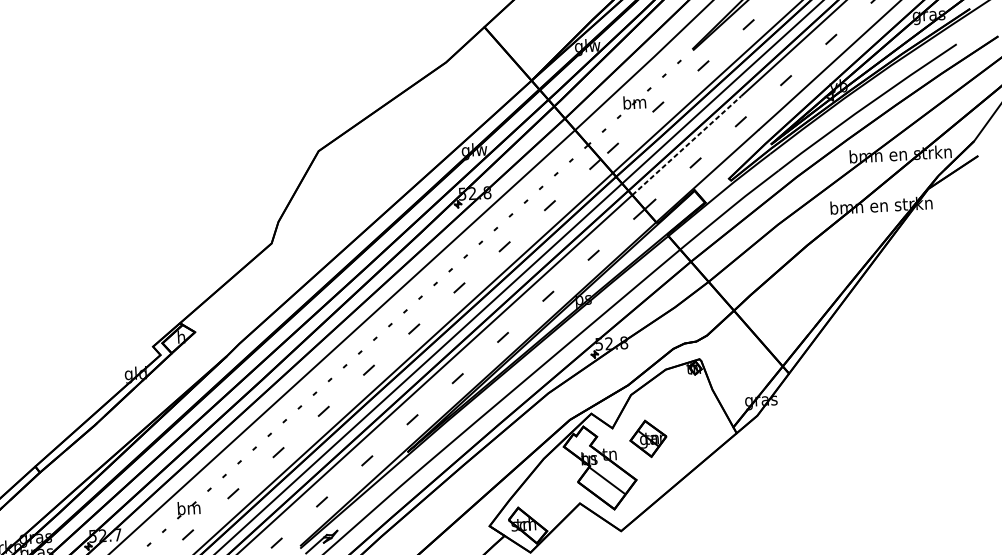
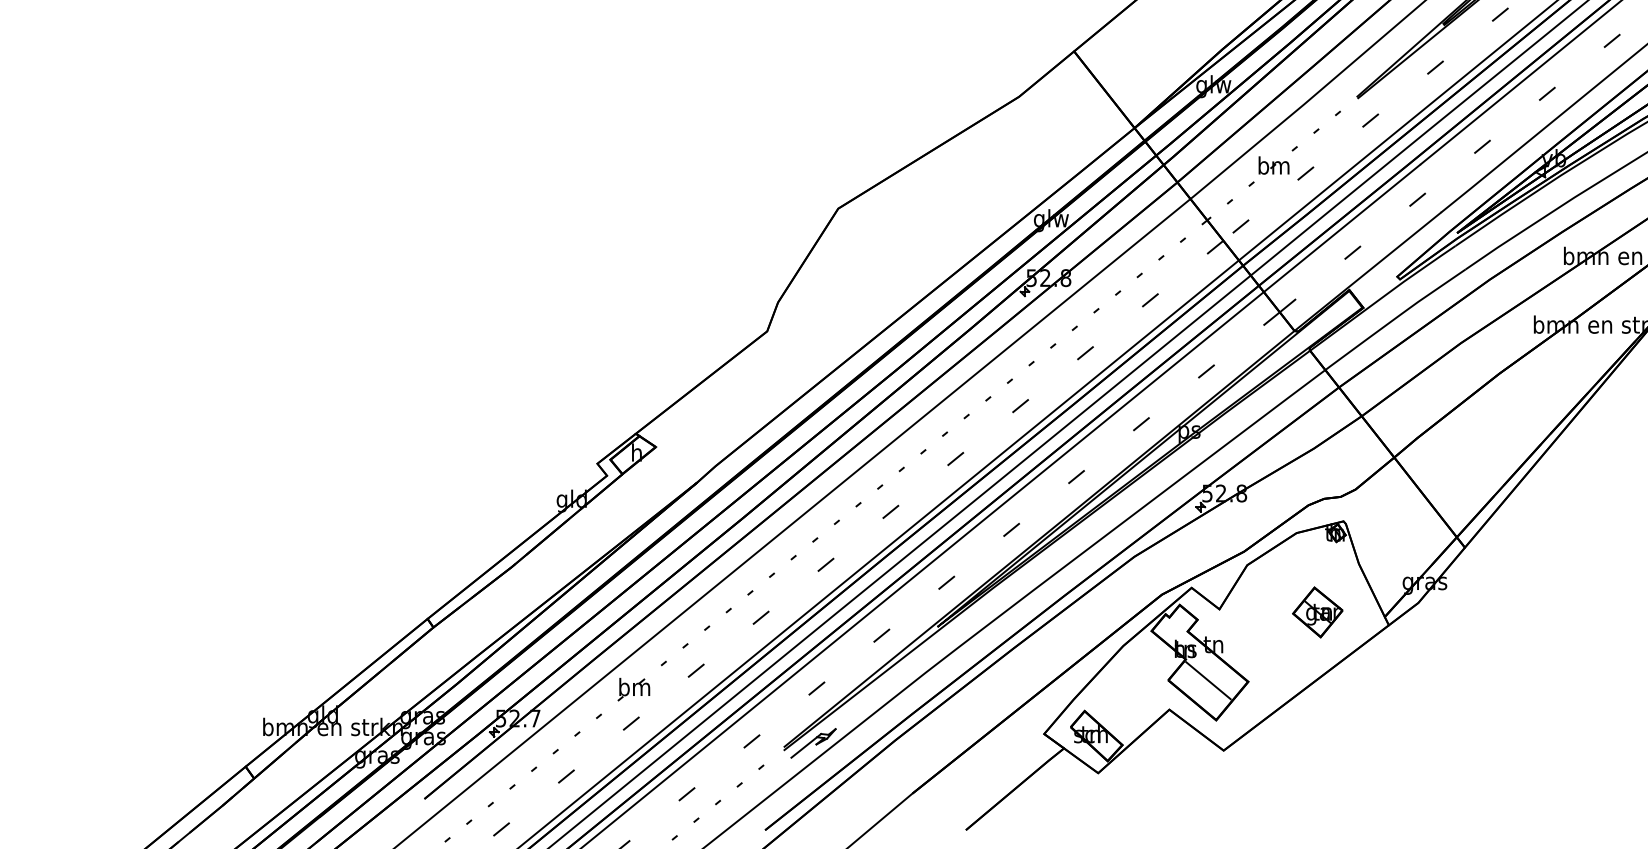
line: (686, 145) -> (1341, 228), dashed -> solid
part: (648, 438) -> (1317, 612), moved

